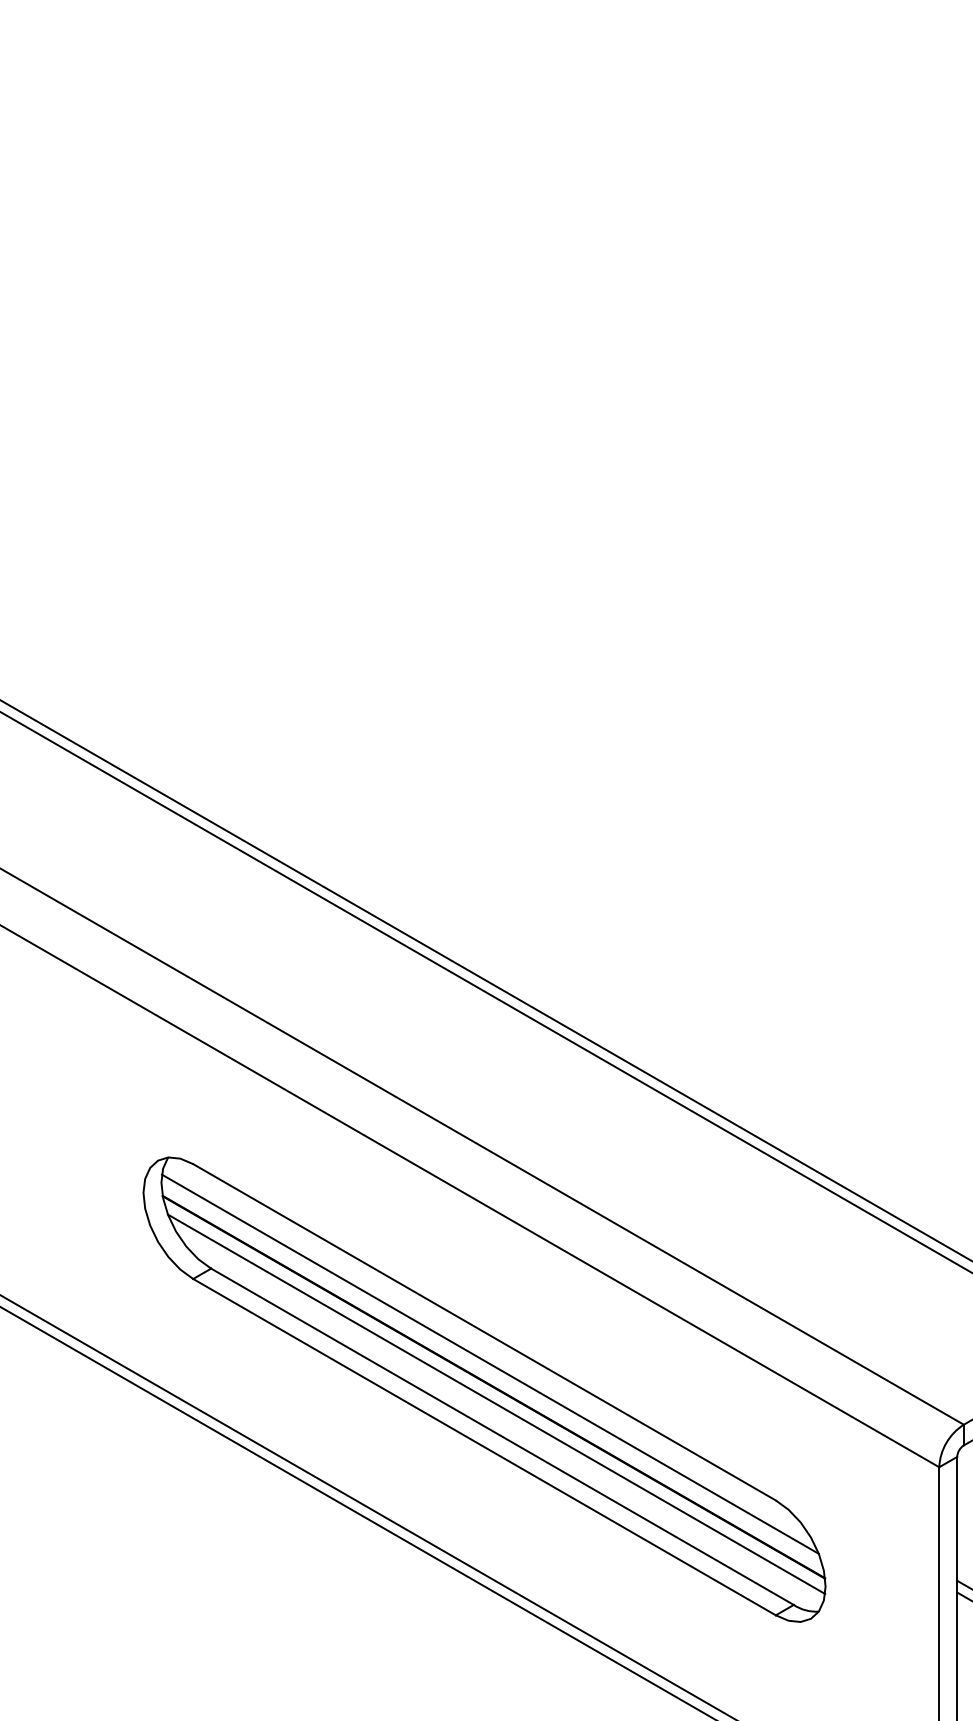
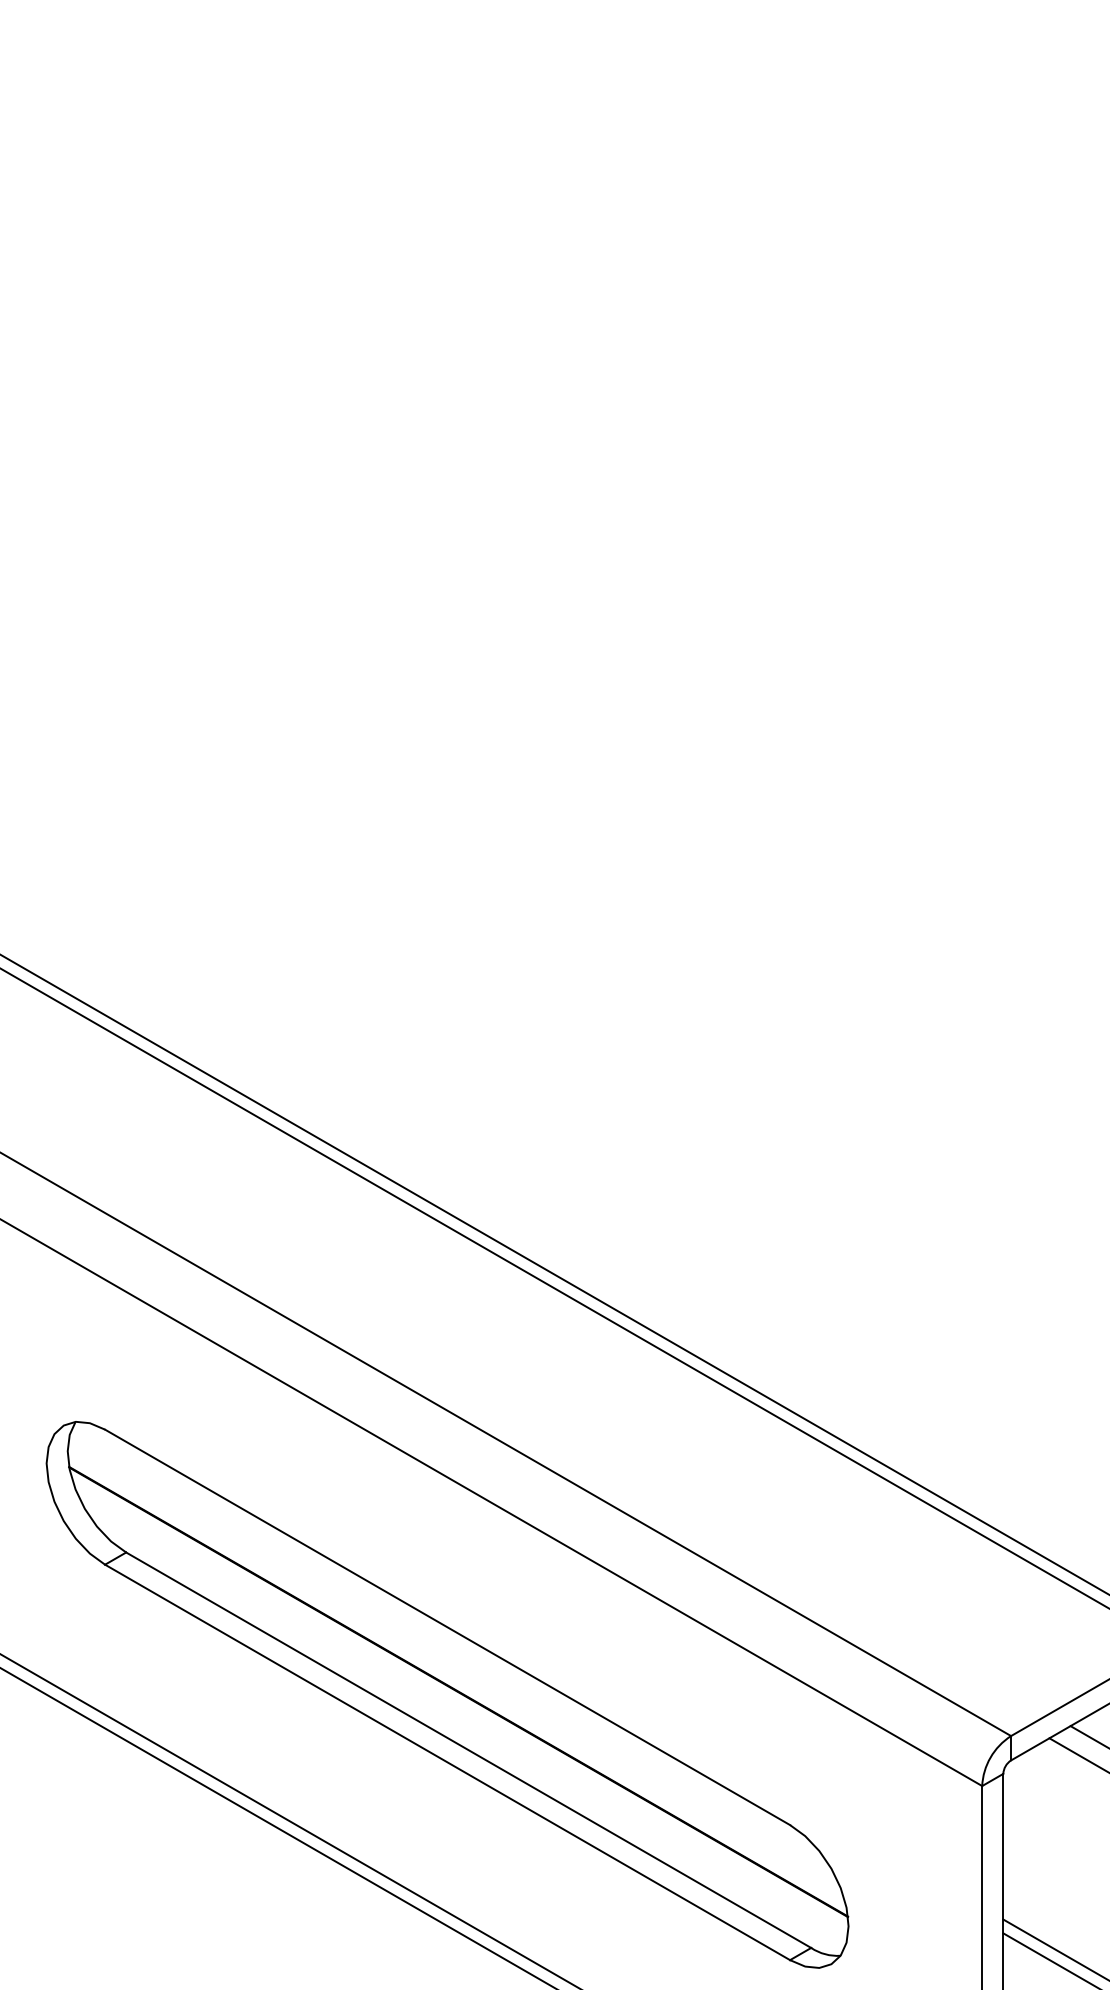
line: (489, 1363) -> (453, 1664), removed
line: (496, 1403) -> (461, 1711), removed

